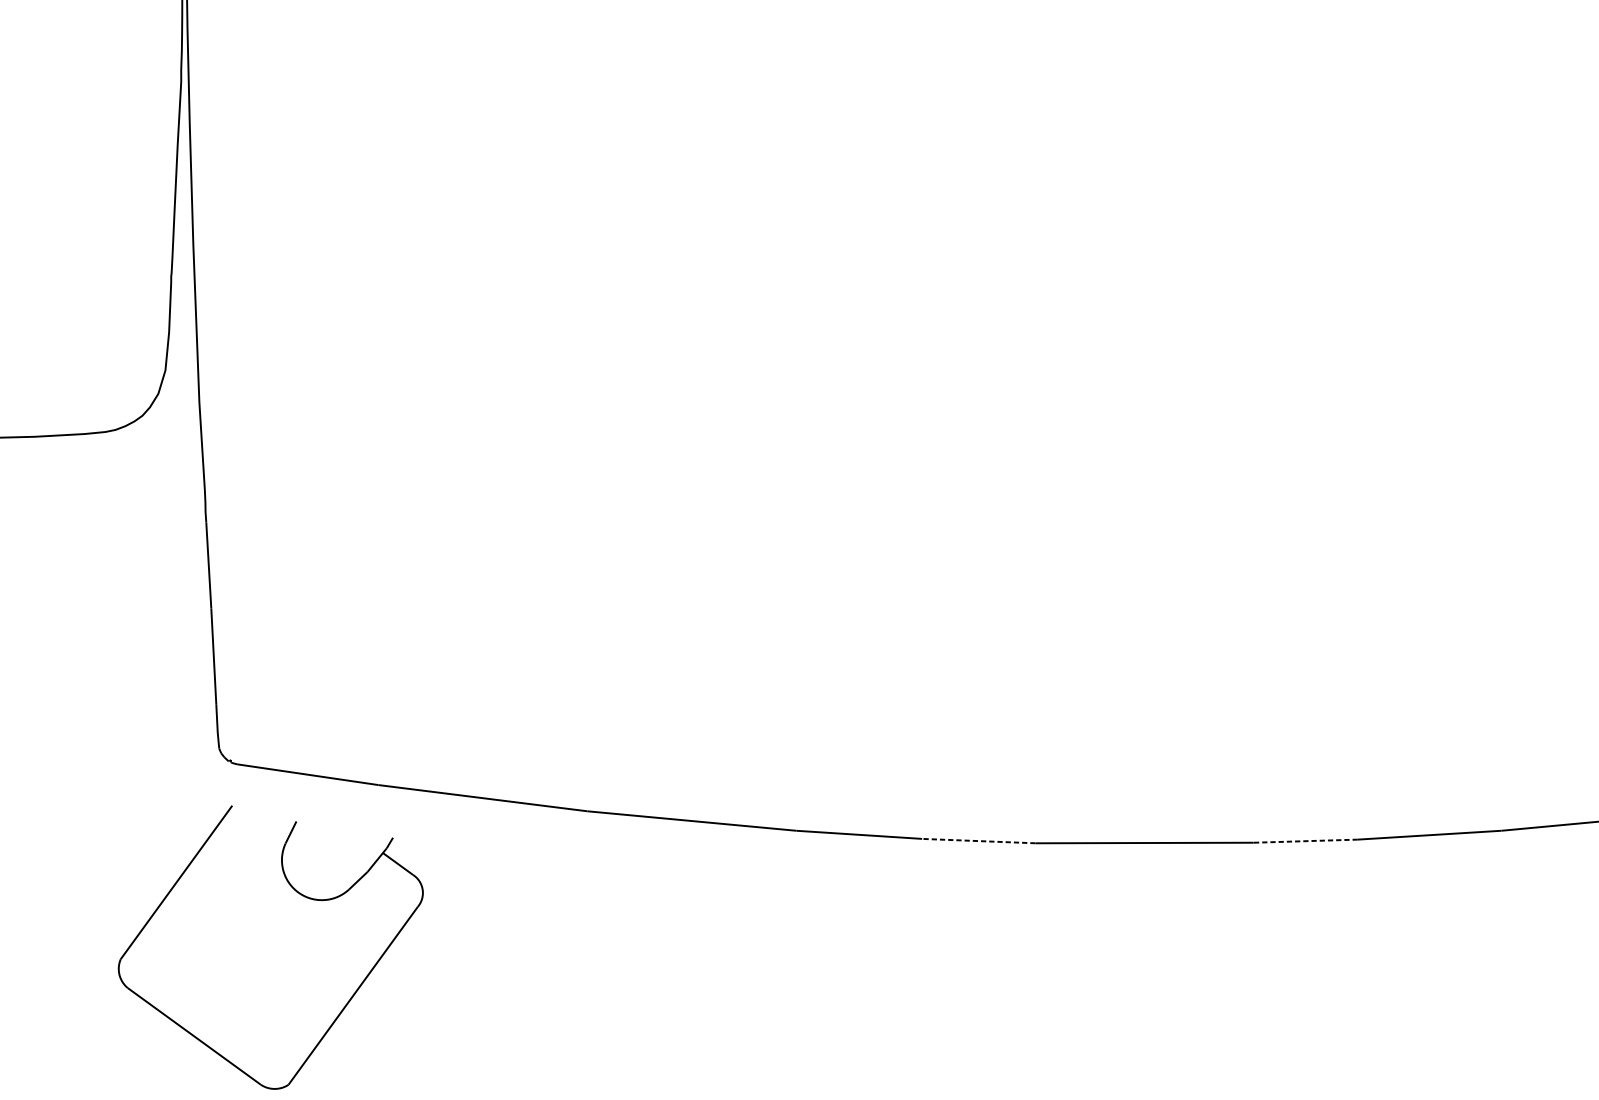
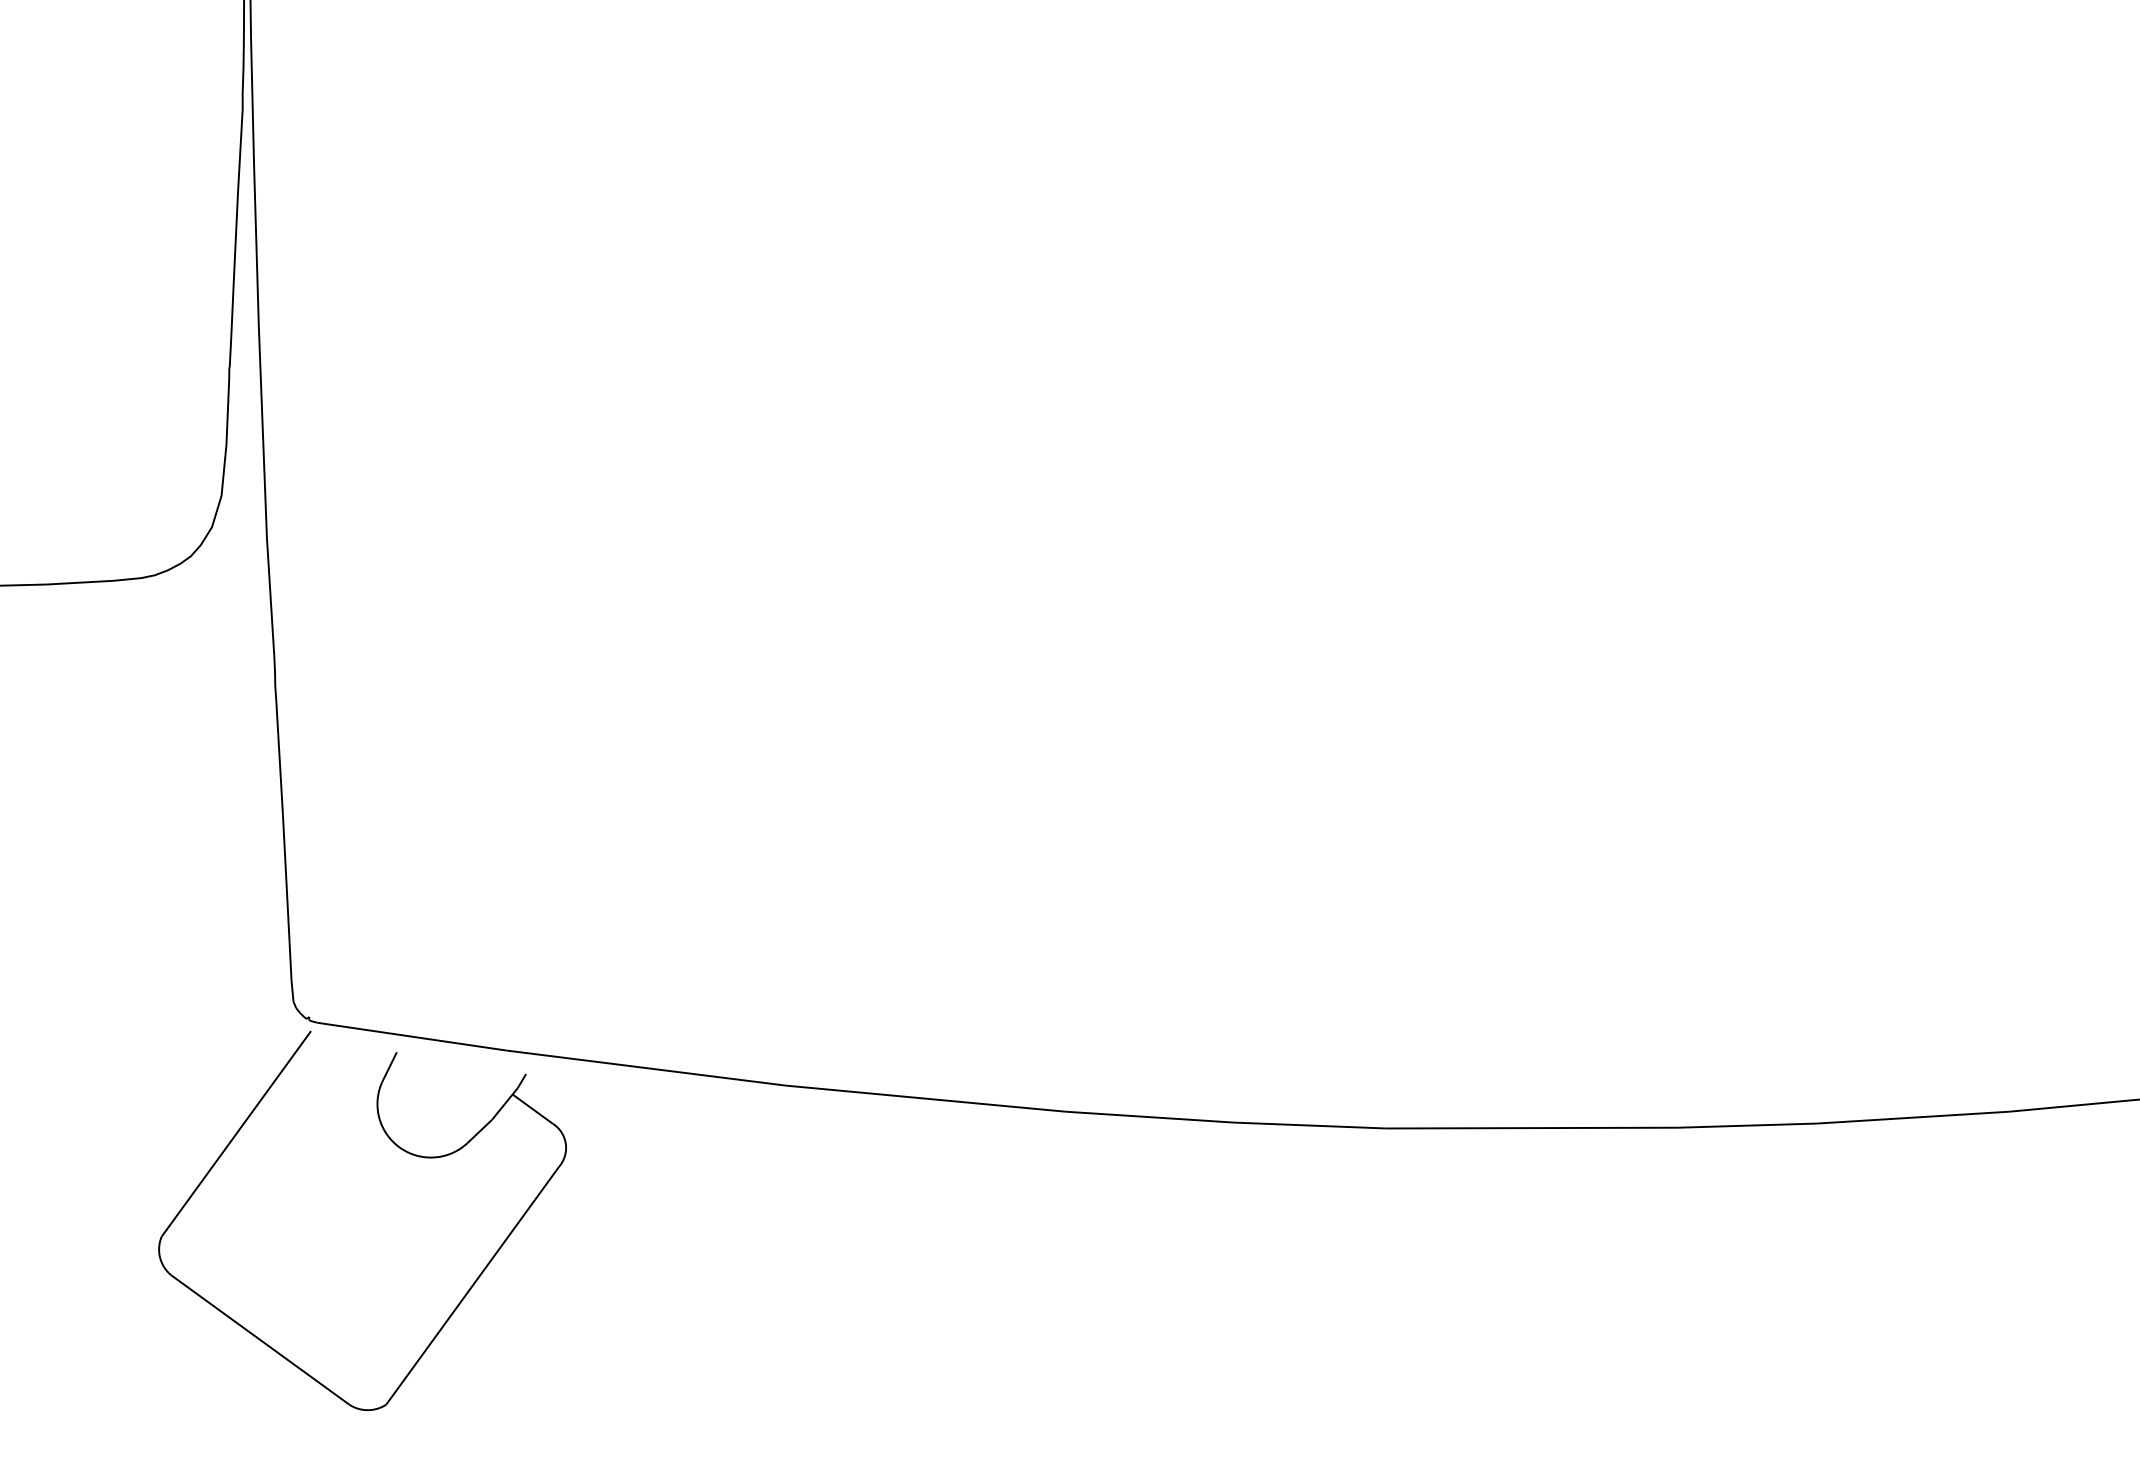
line: (978, 841) -> (1309, 1125), dashed -> solid
line: (1305, 841) -> (1747, 1125), dashed -> solid
part: (301, 895) -> (403, 1151), moved

